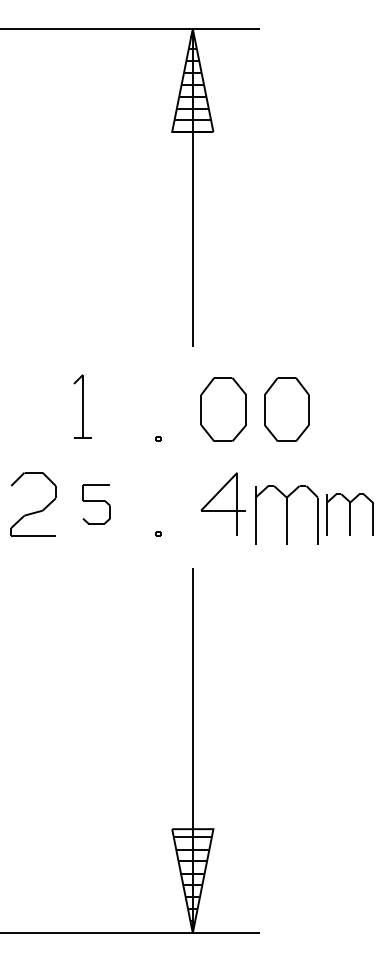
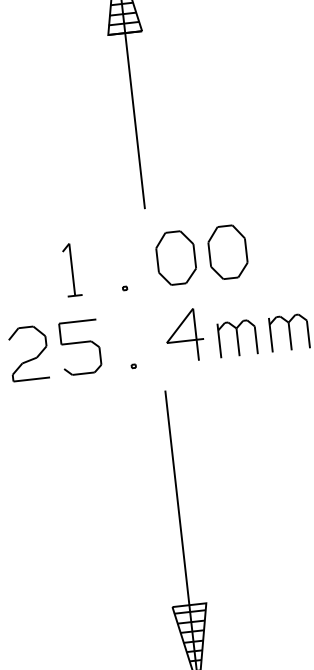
part: (82, 406) -> (71, 269), moved
part: (96, 504) -> (80, 347), size x1.67
part: (286, 514) -> (237, 338), size x0.71

